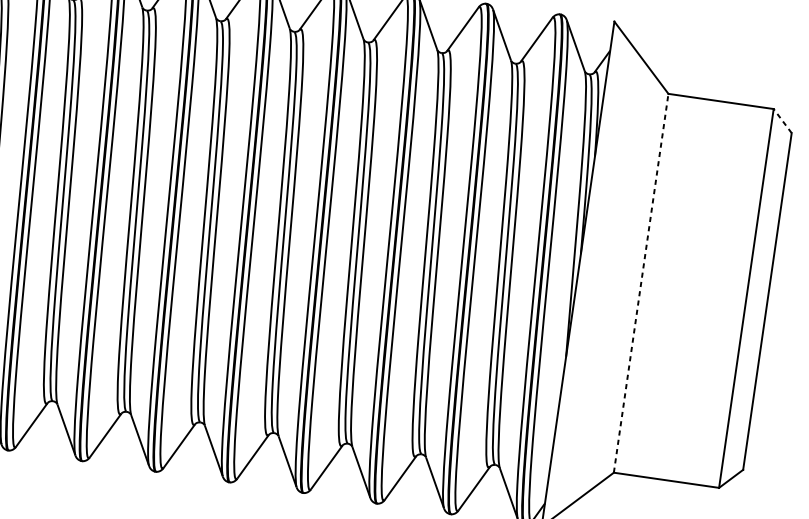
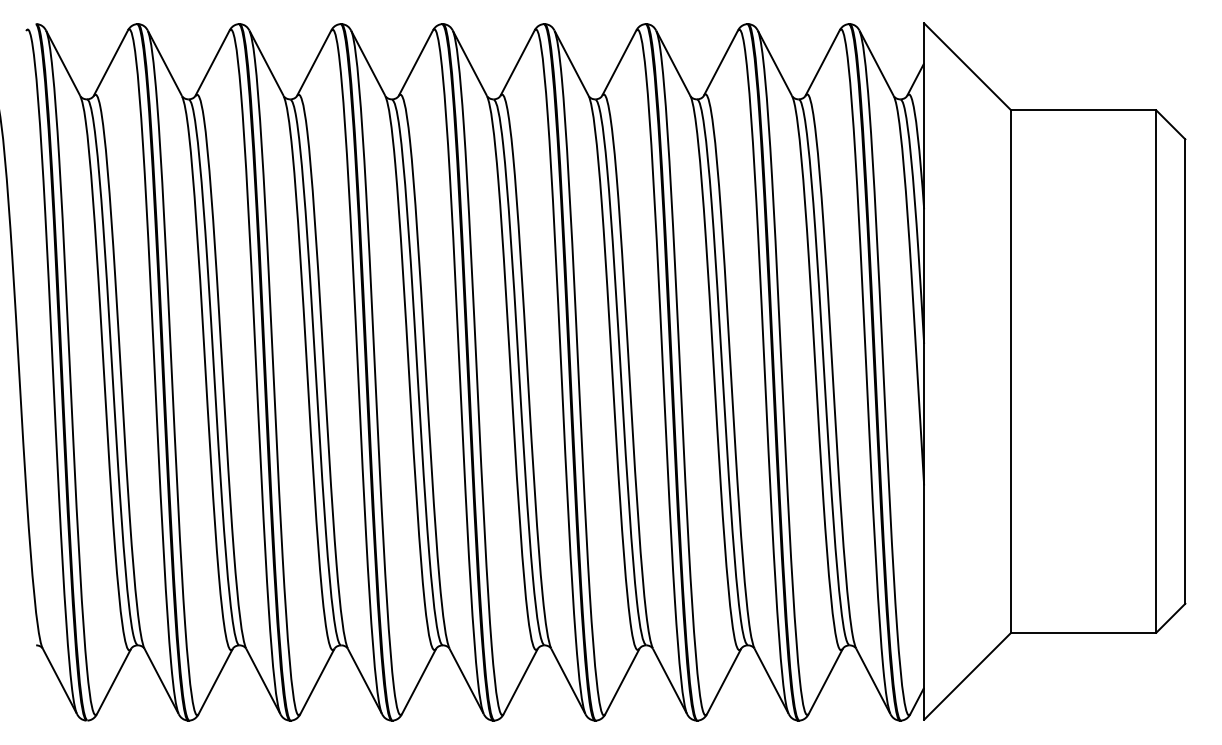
line: (782, 120) -> (1170, 124), dashed -> solid
line: (641, 283) -> (1011, 371), dashed -> solid

